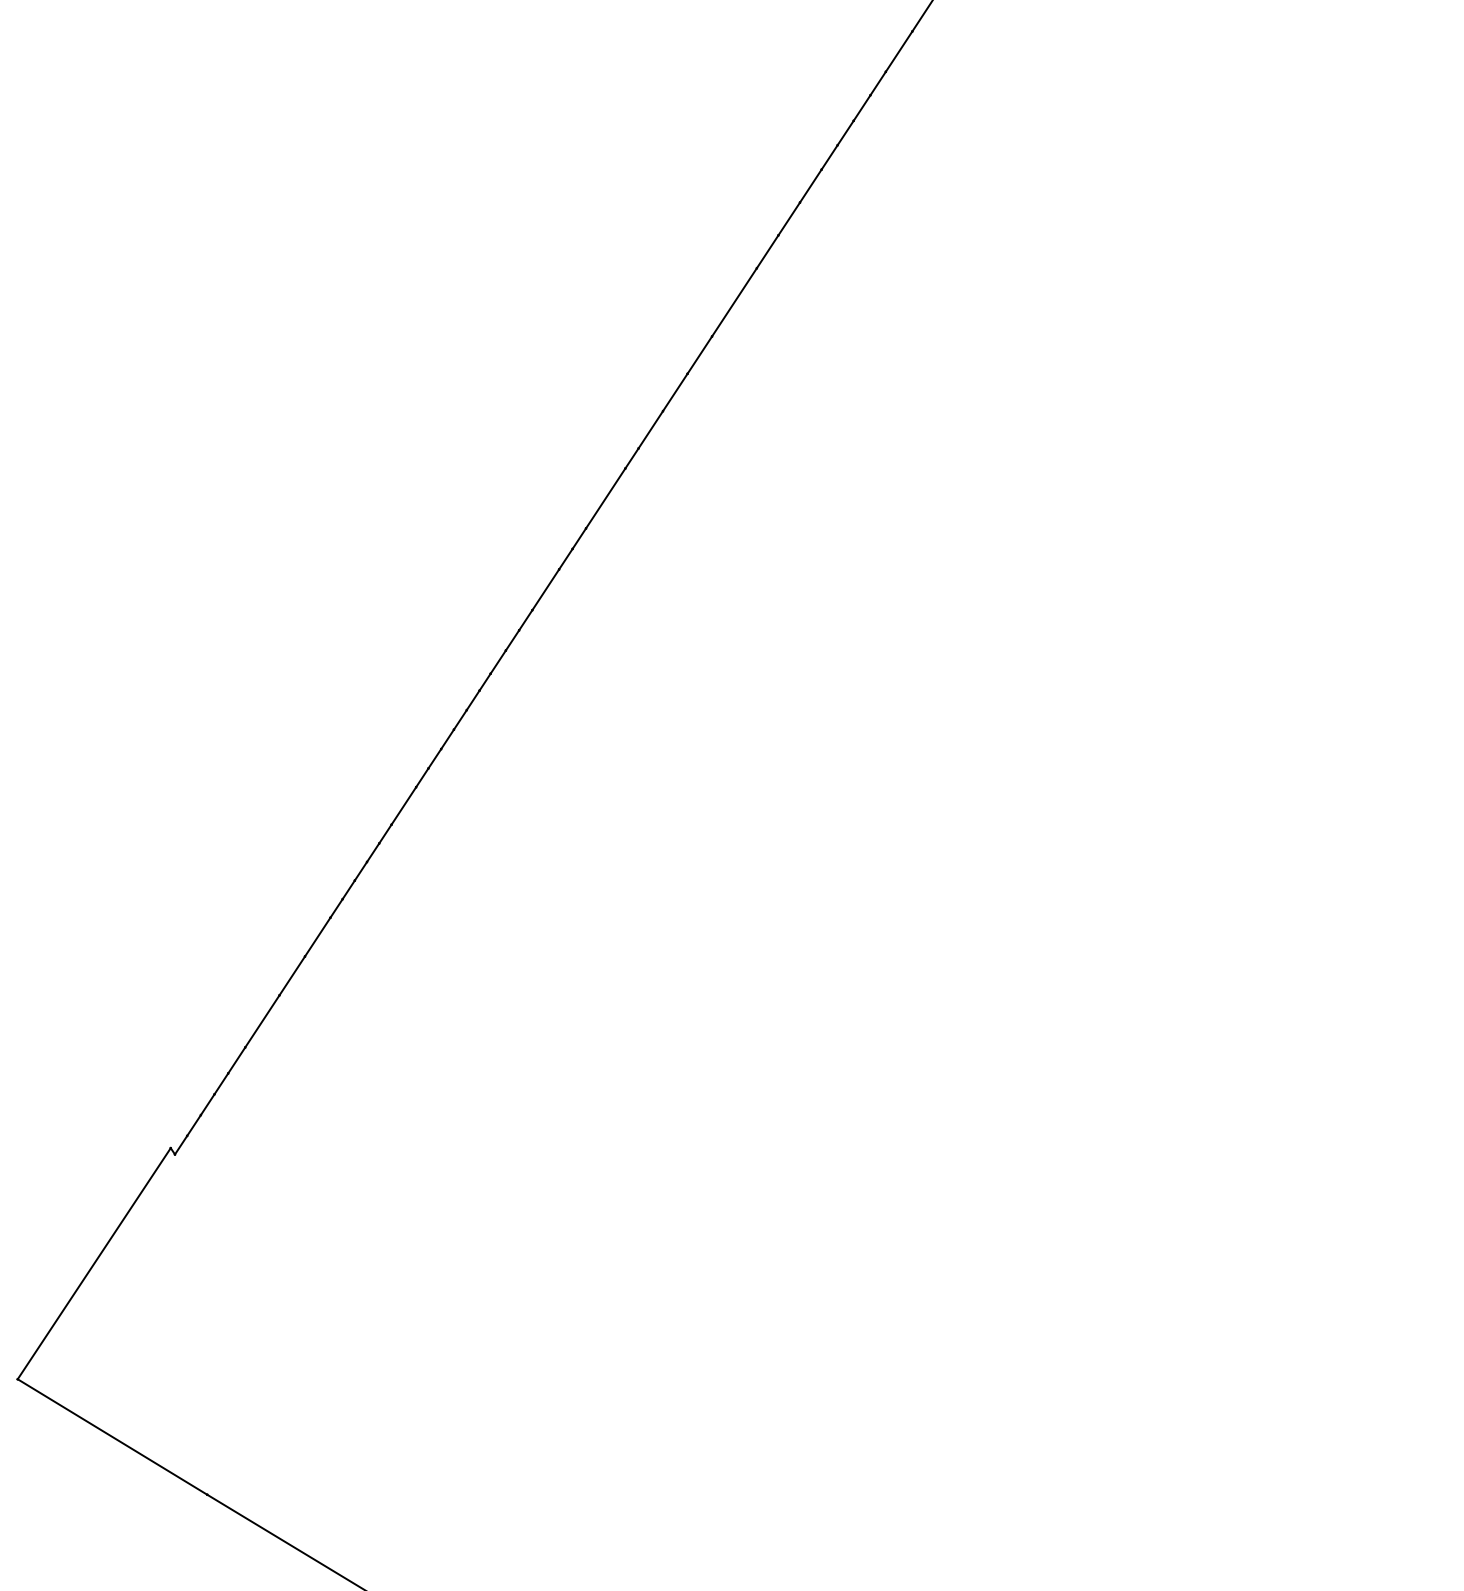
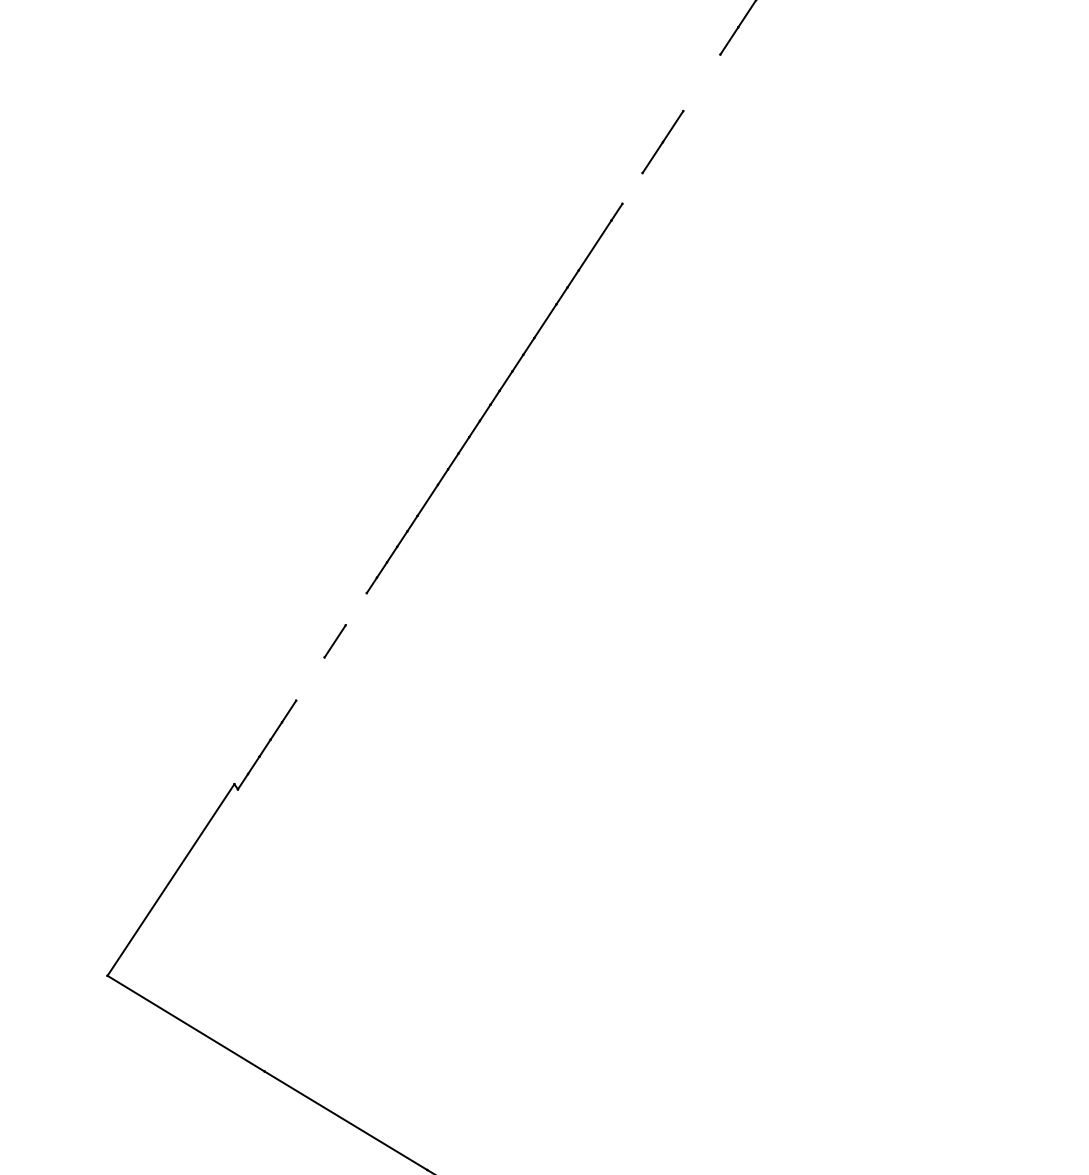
line: (734, 302) -> (701, 82), removed
line: (650, 429) -> (632, 188), removed
line: (317, 936) -> (356, 608), removed
line: (262, 1021) -> (310, 679), removed

